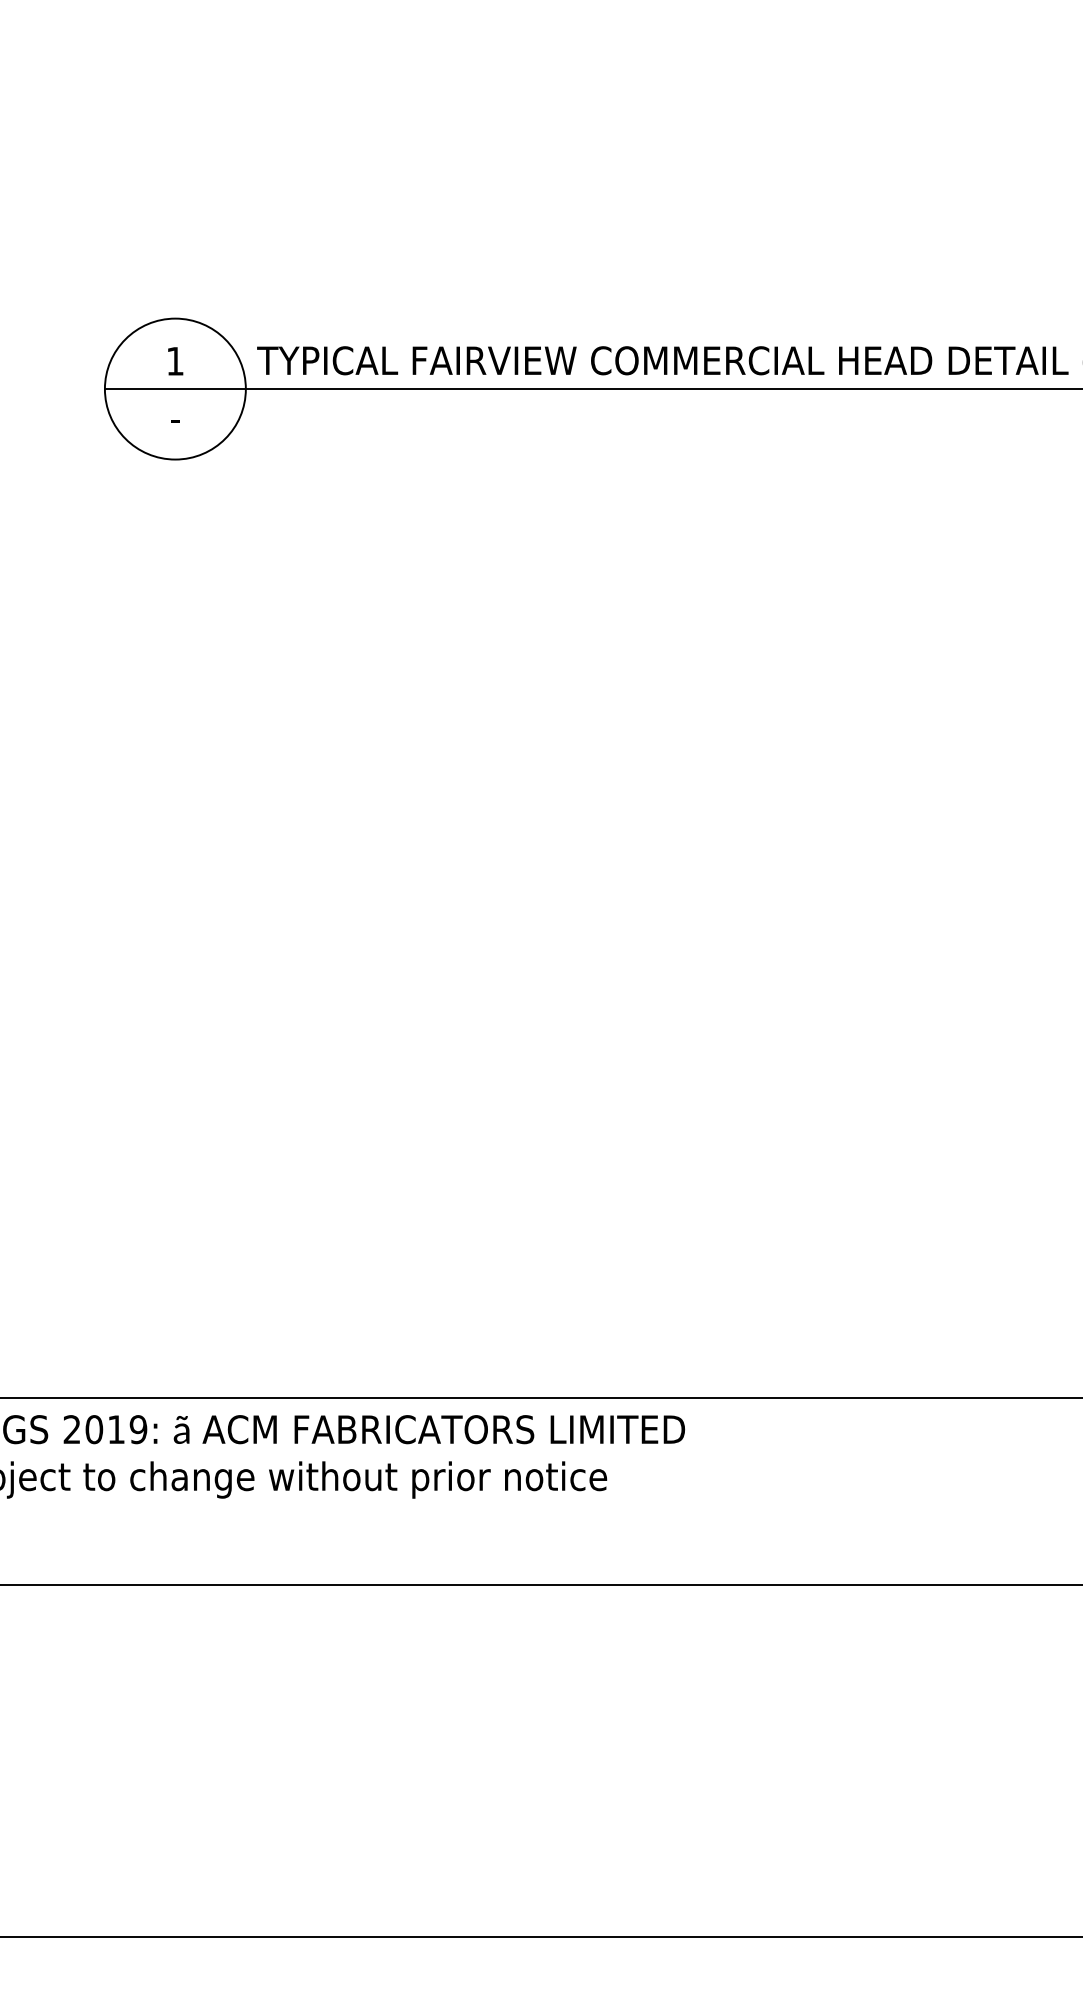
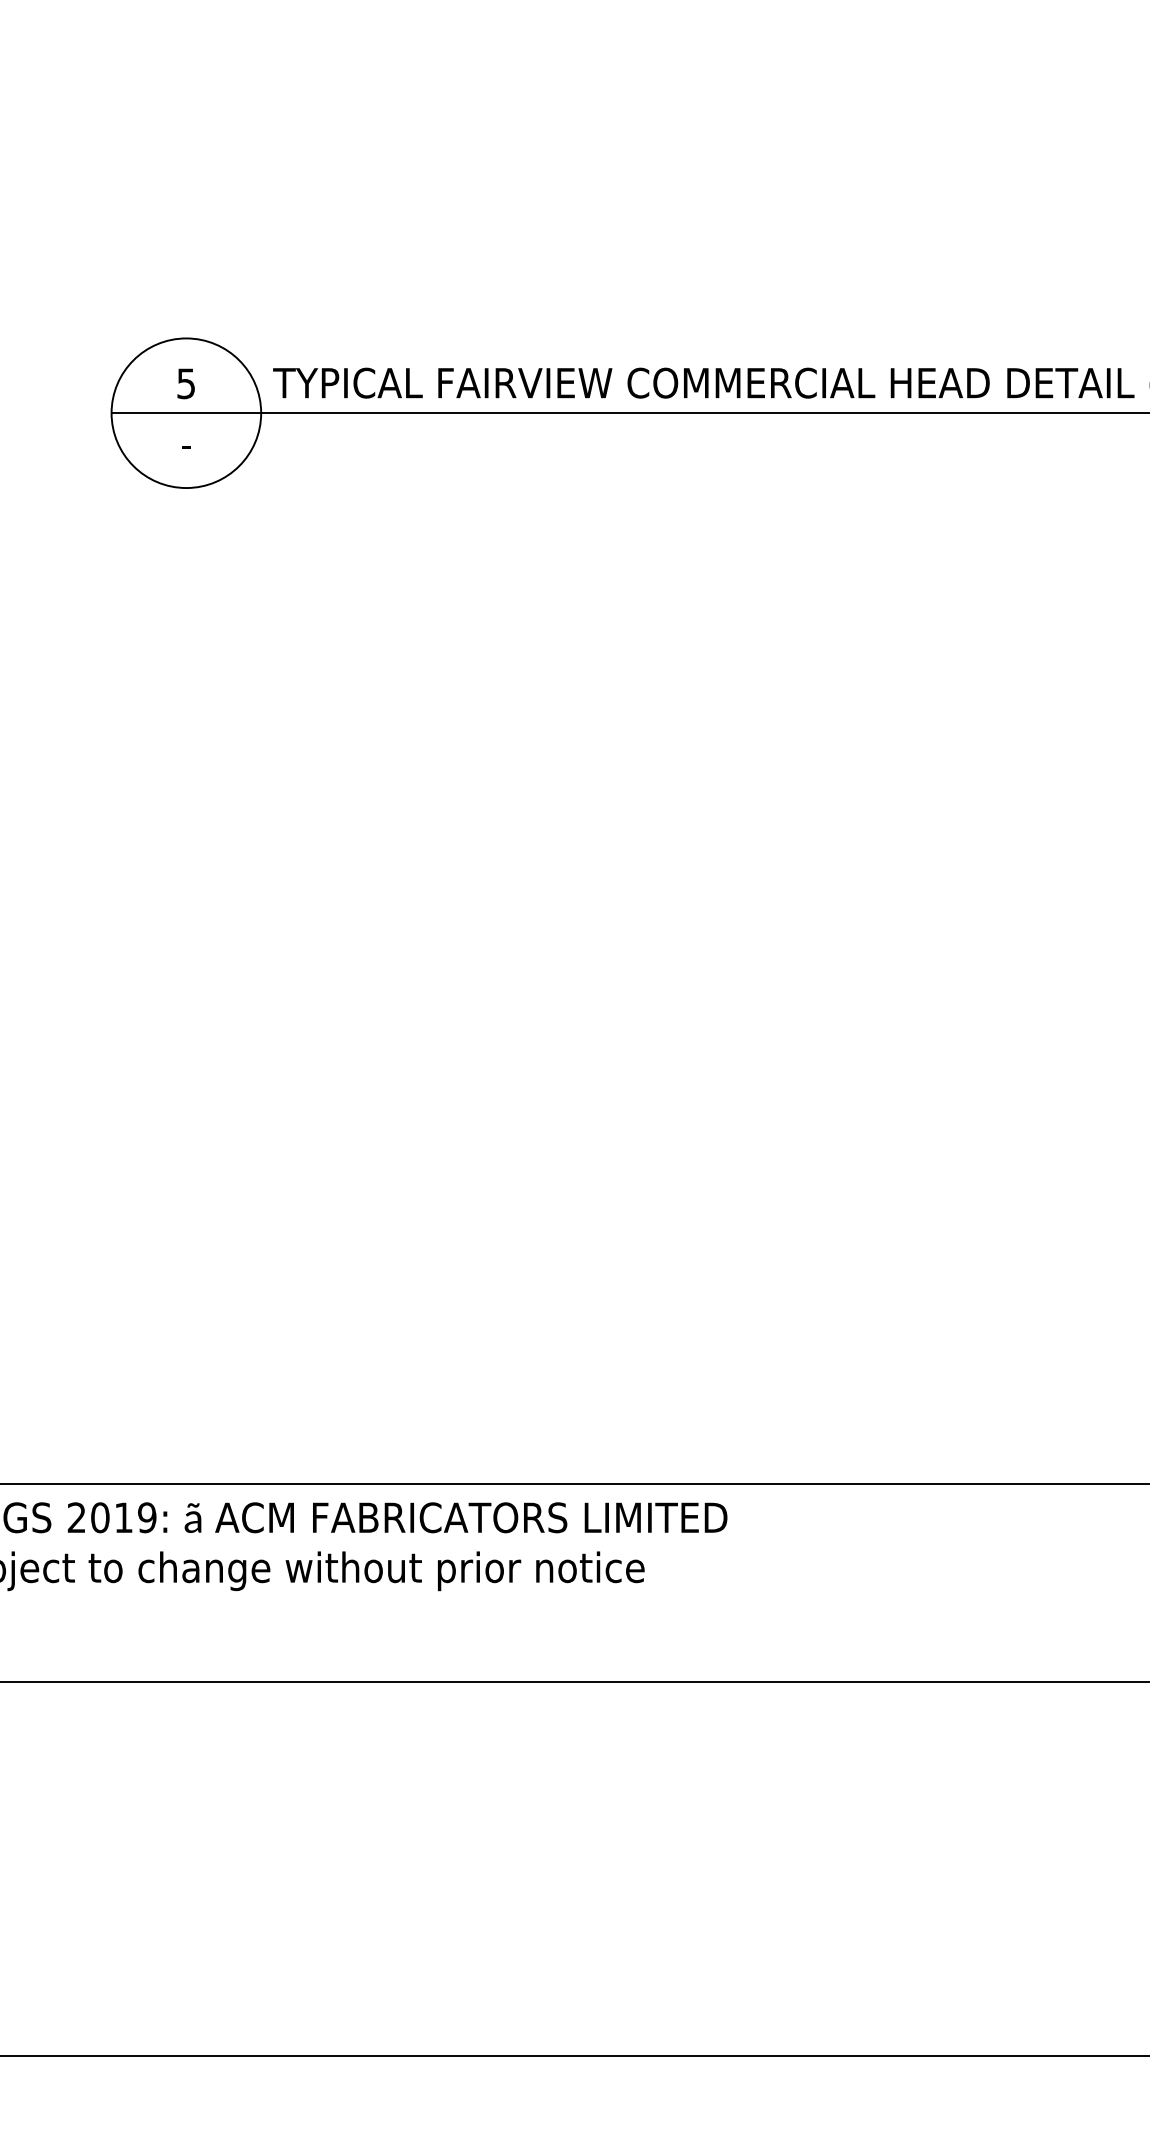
text: (175, 361) -> (186, 383), 1 -> 5

